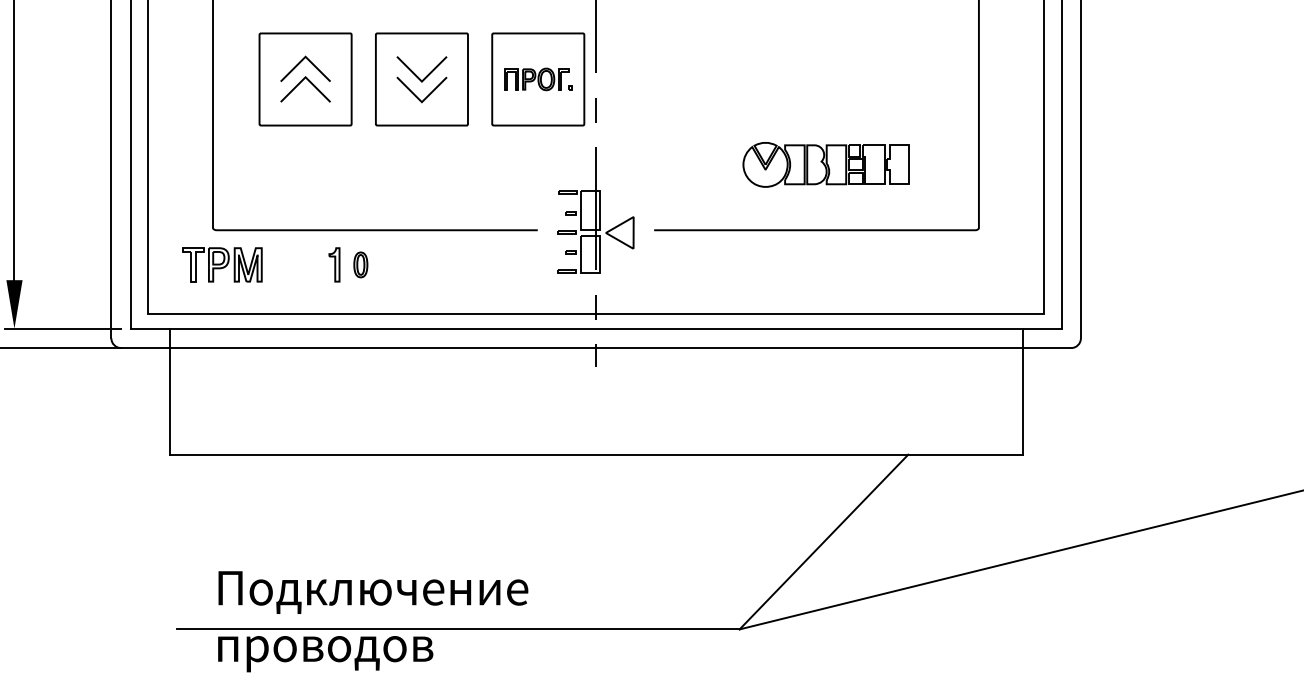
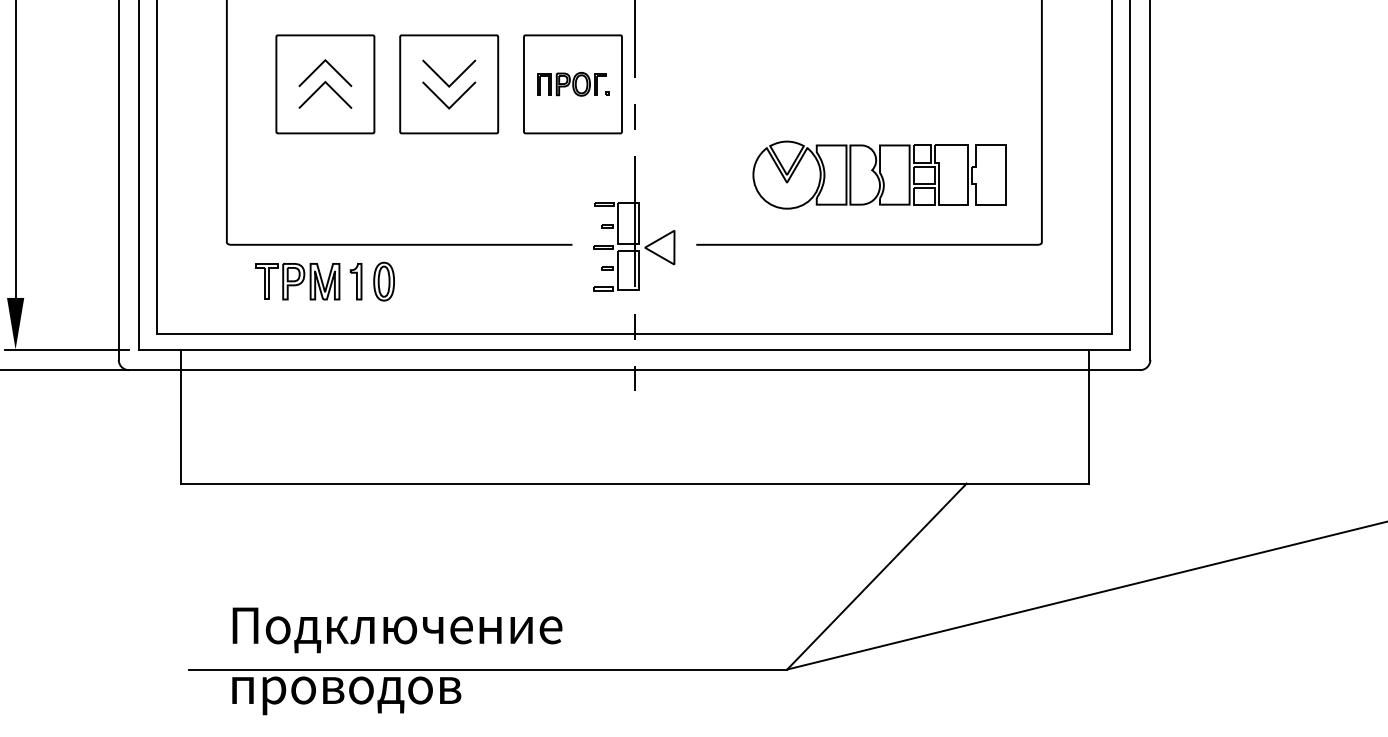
part: (826, 164) -> (879, 174), size x1.43
part: (222, 264) -> (297, 281), moved
part: (360, 264) -> (383, 281), size x1.43

